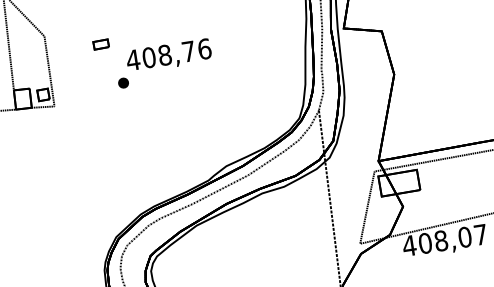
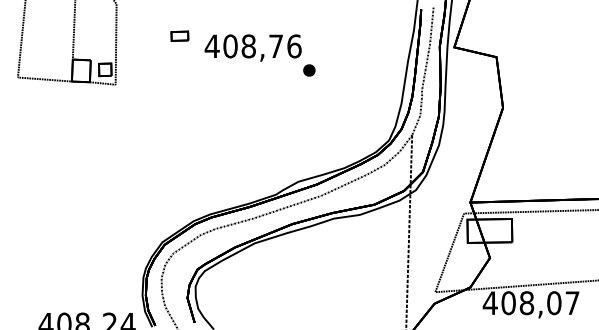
part: (100, 43) -> (179, 35), moved
part: (123, 83) -> (309, 70), moved

